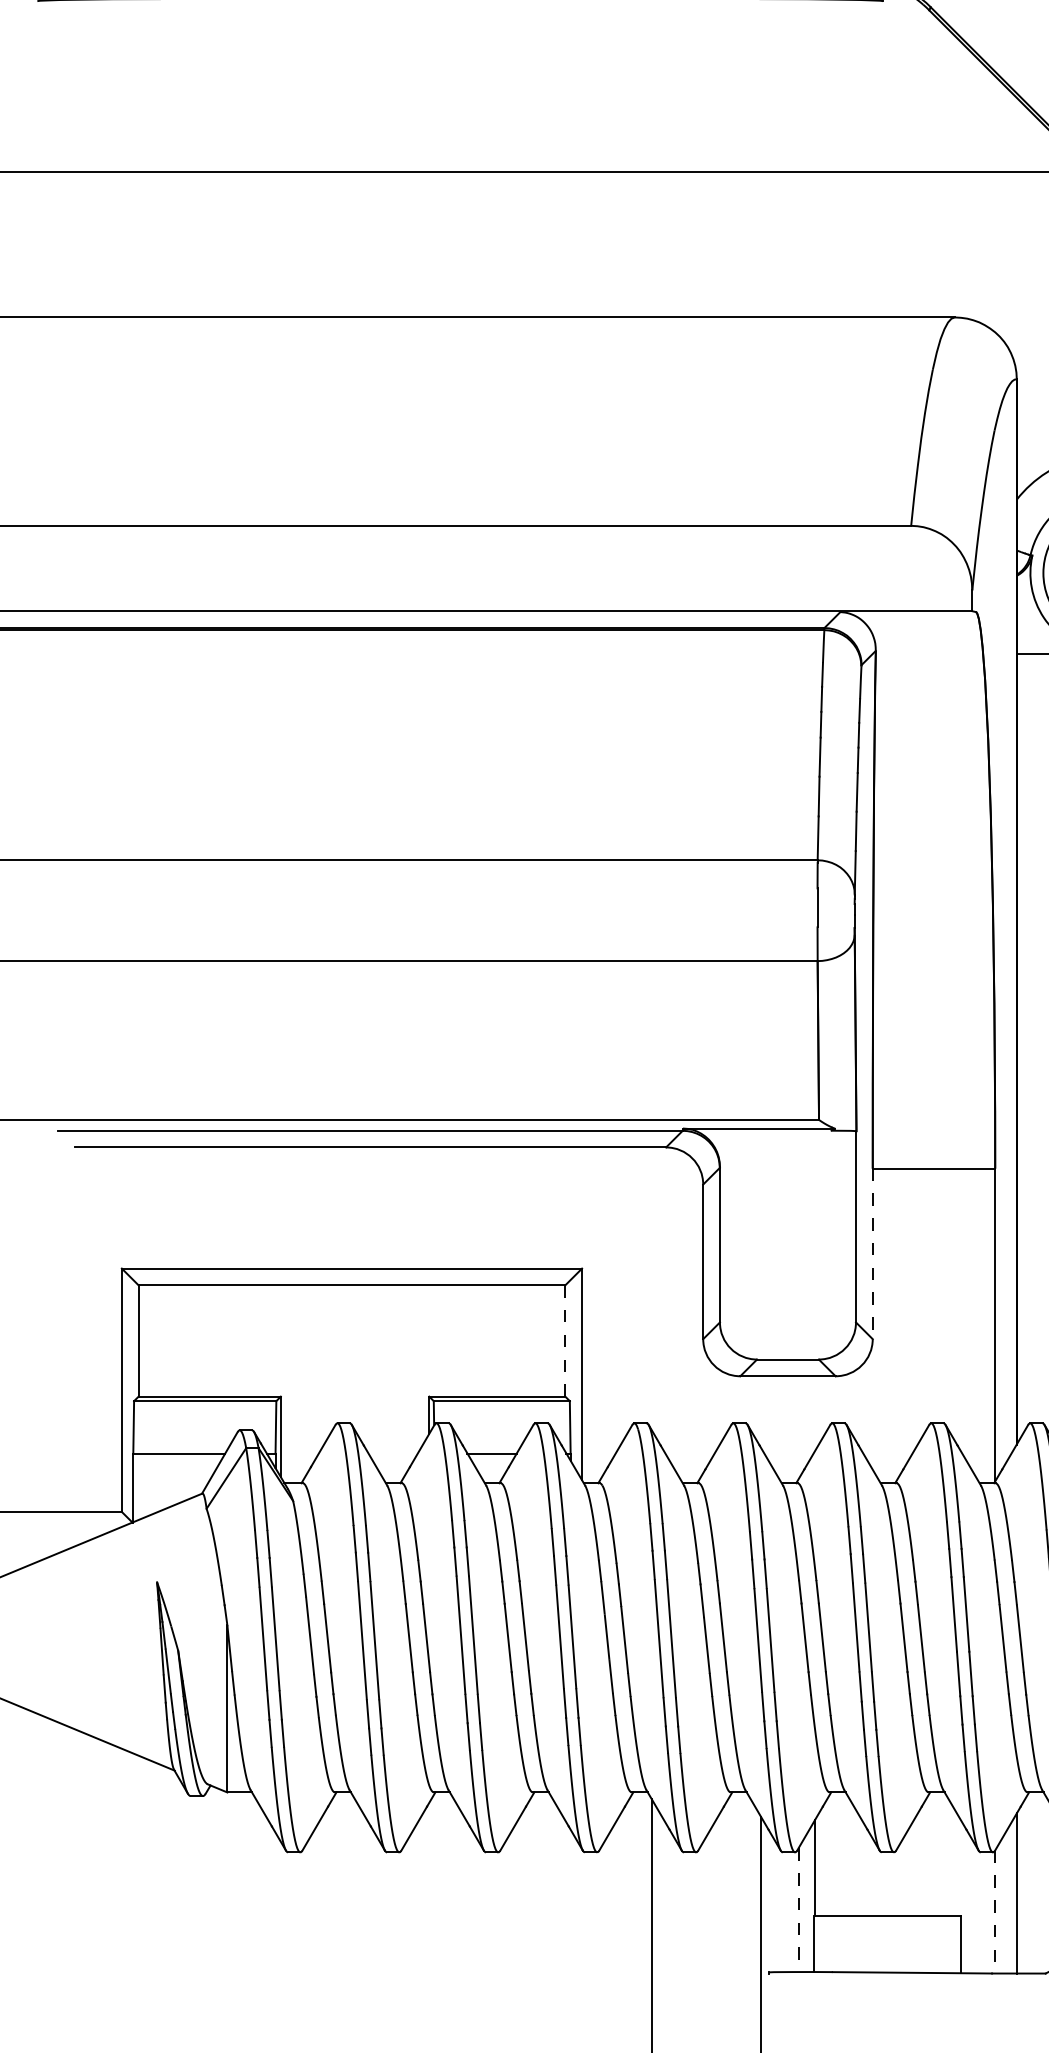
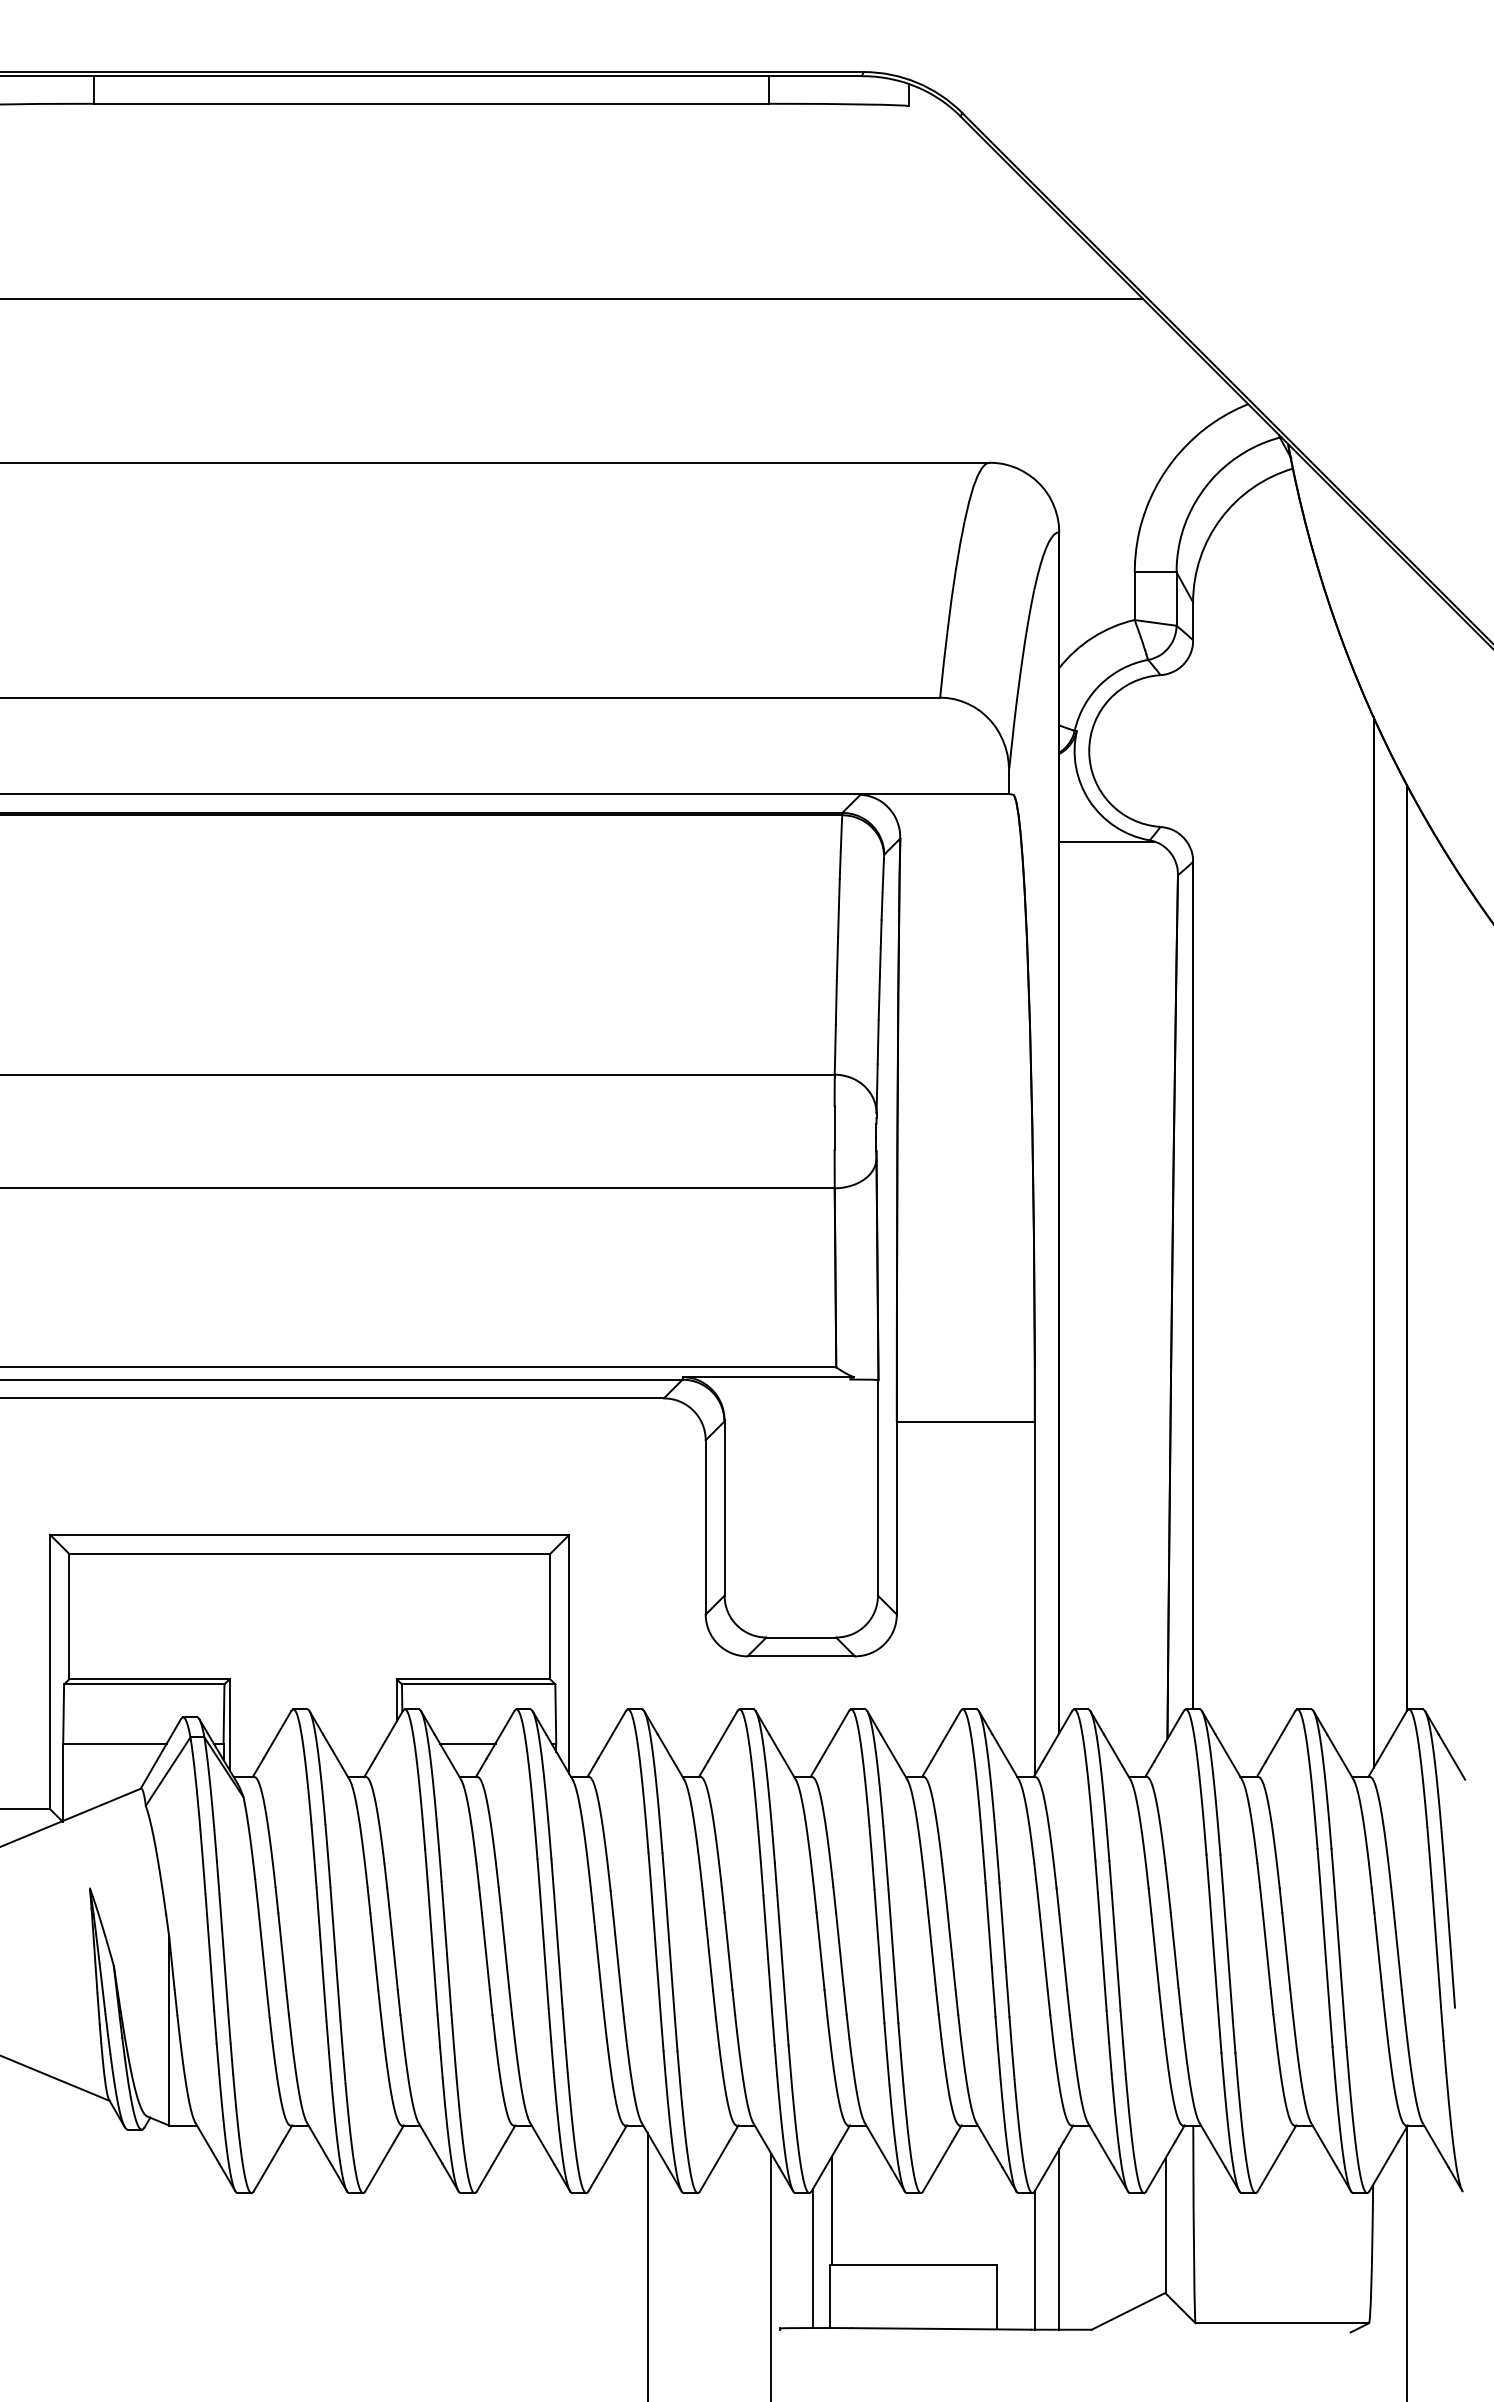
line: (872, 1253) -> (896, 1518), dashed -> solid
line: (565, 1340) -> (550, 1616), dashed -> solid
line: (798, 1910) -> (813, 2258), dashed -> solid
line: (994, 1912) -> (1034, 2260), dashed -> solid

